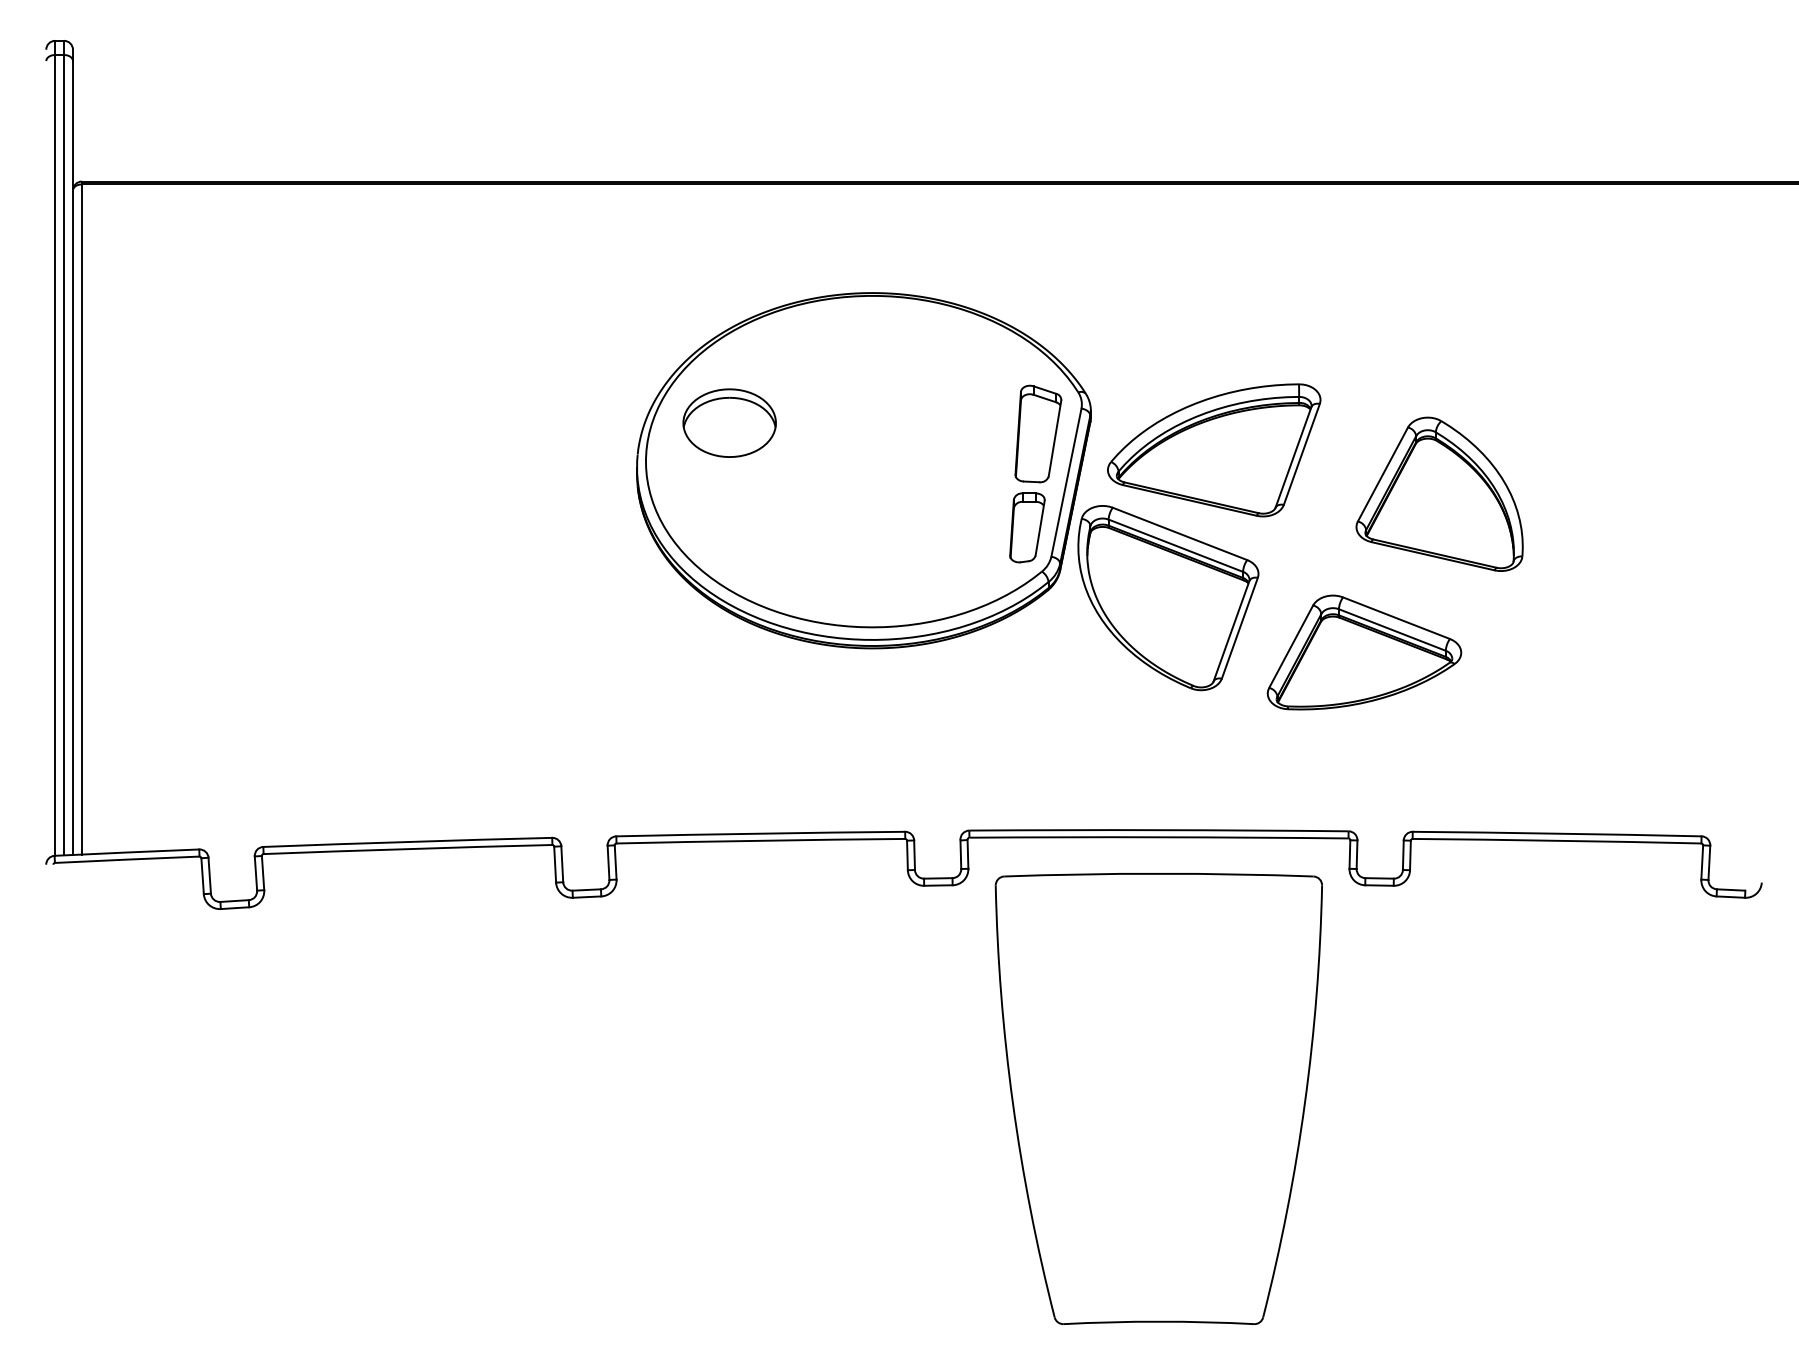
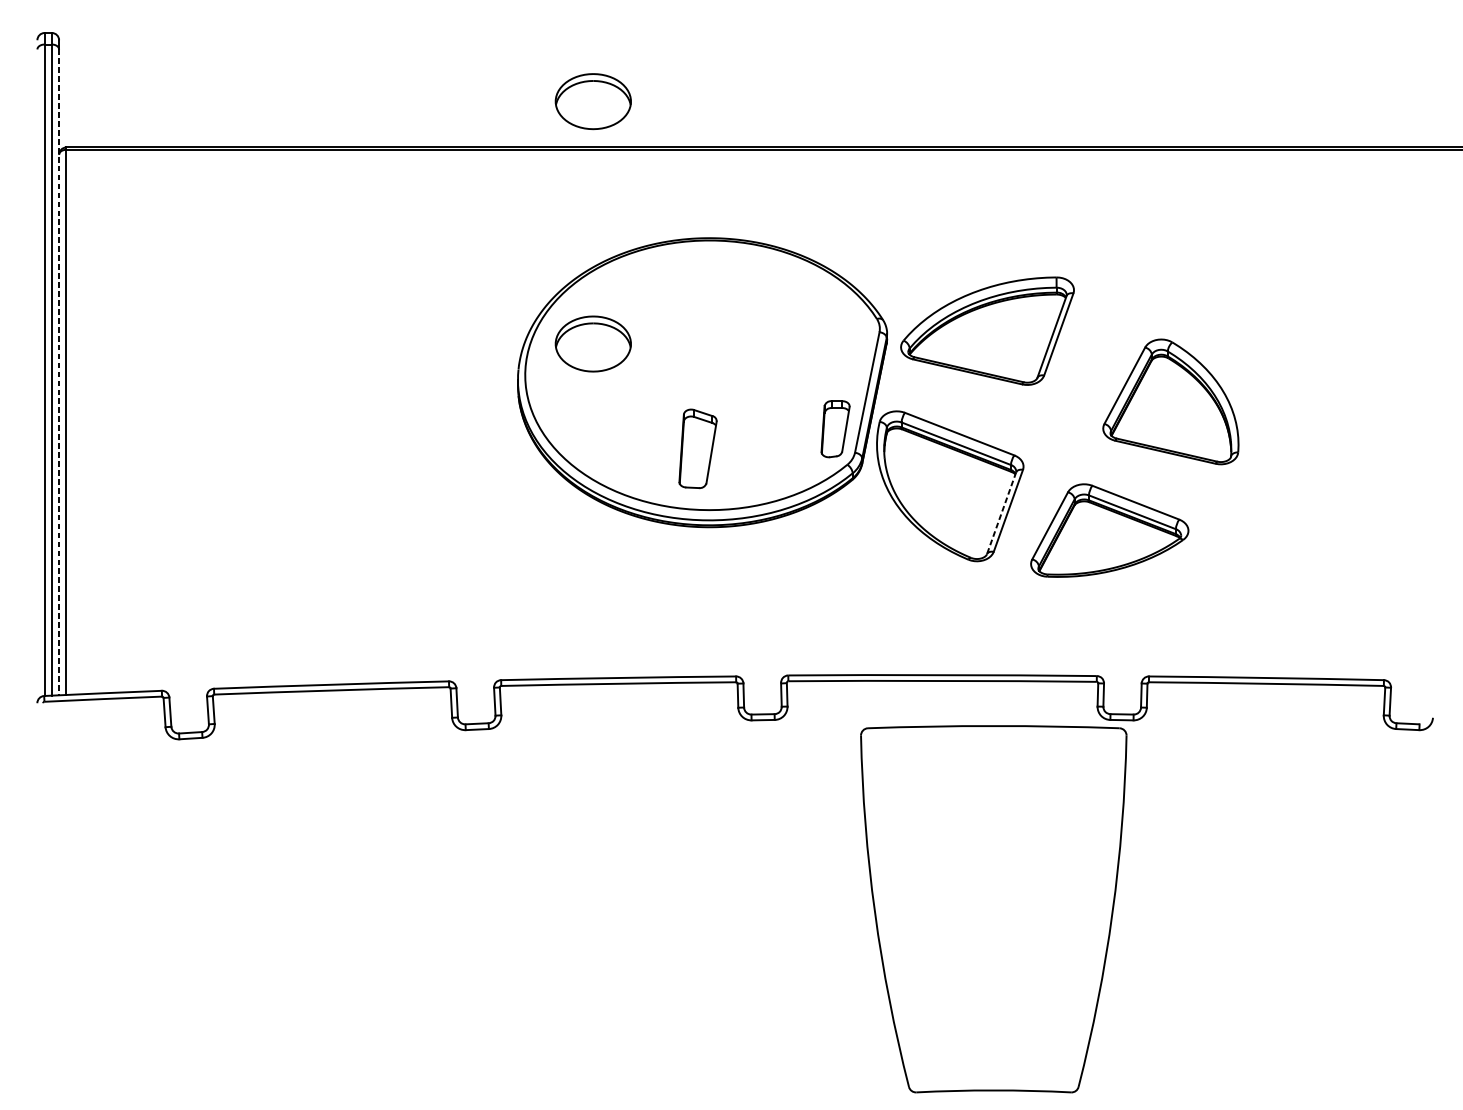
part: (729, 124) -> (593, 101), added
part: (1038, 433) -> (698, 448), moved
part: (1214, 450) -> (987, 331), moved
line: (72, 458) -> (58, 372), solid -> dashed
line: (1231, 631) -> (1001, 513), solid -> dashed
part: (1158, 1098) -> (993, 908), moved

